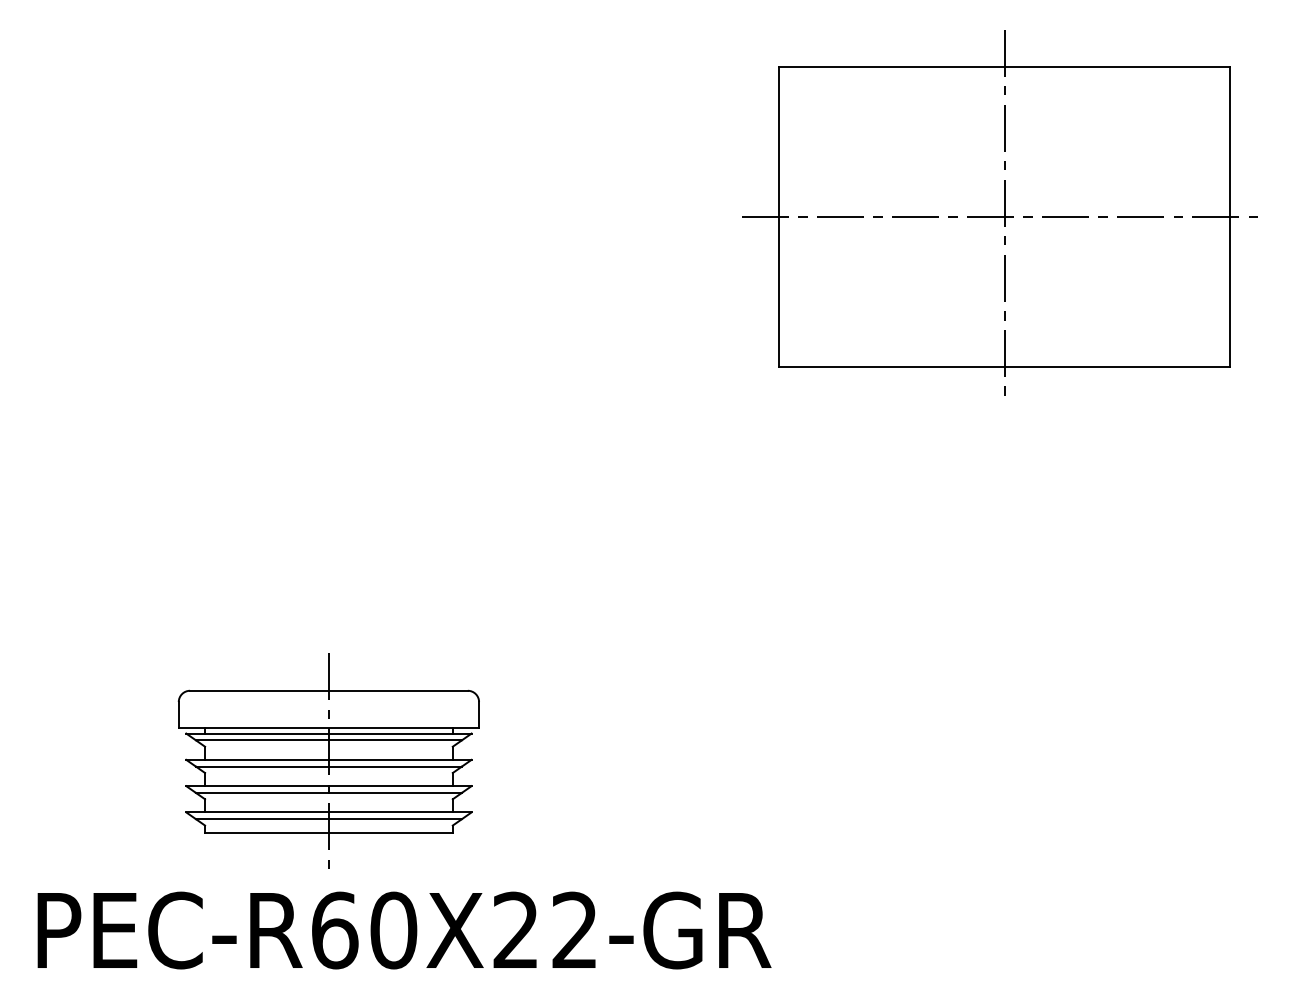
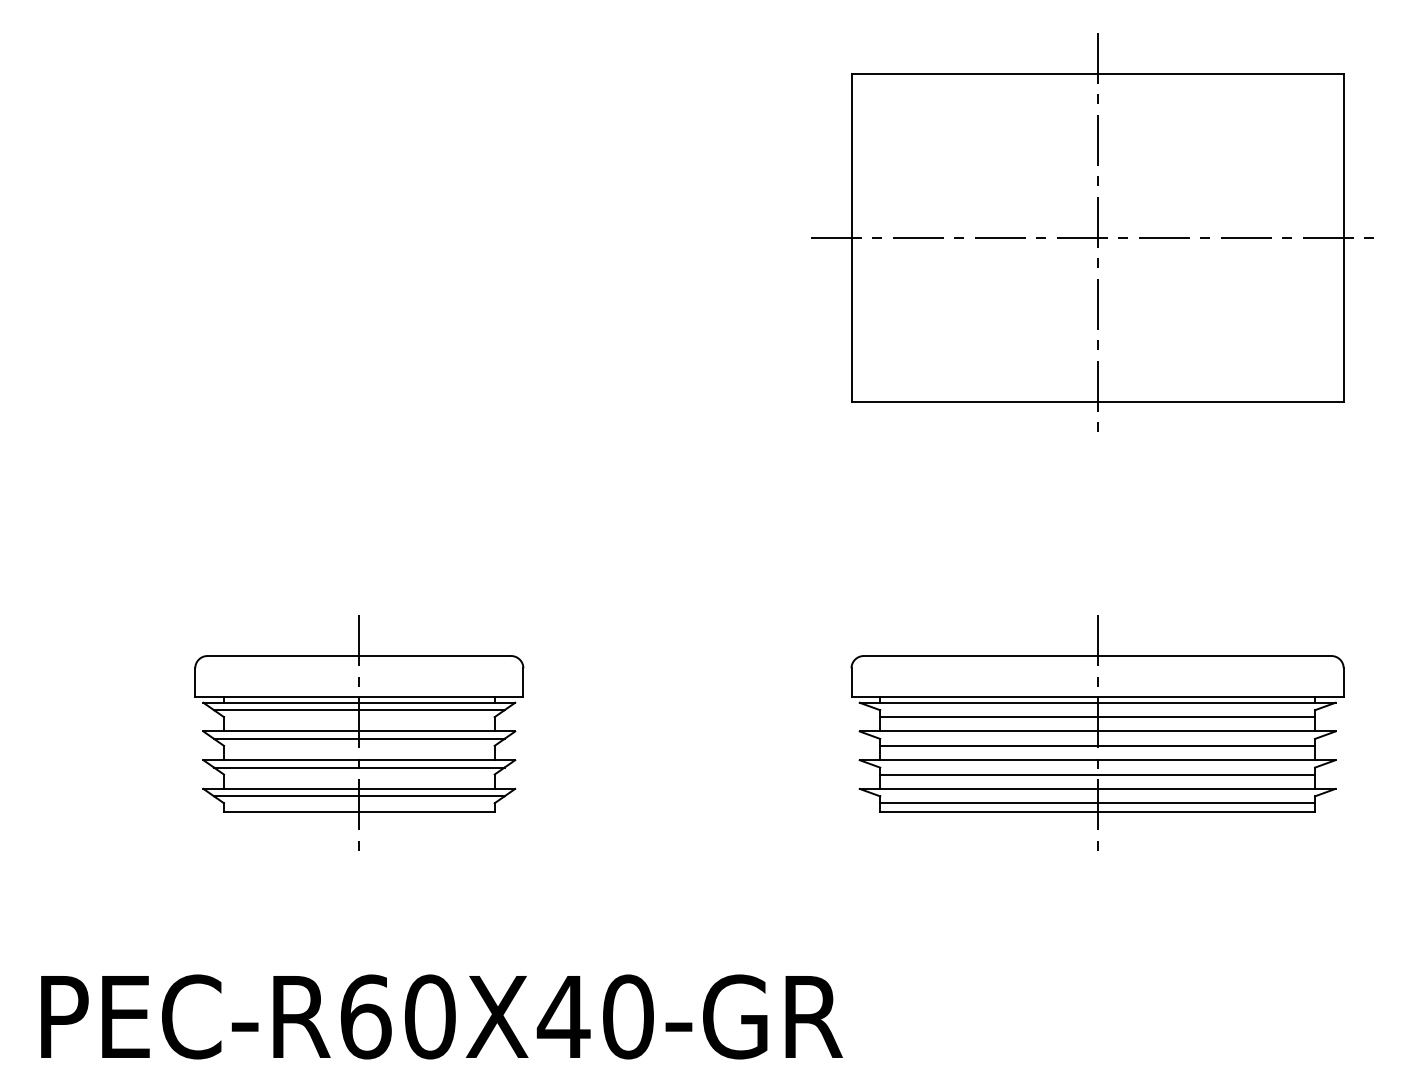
part: (1004, 670) -> (1097, 732), added
part: (329, 760) -> (359, 732), moved
text: (544, 930) -> (594, 1016), PEC-R60X22-GR -> PEC-R60X40-GR

